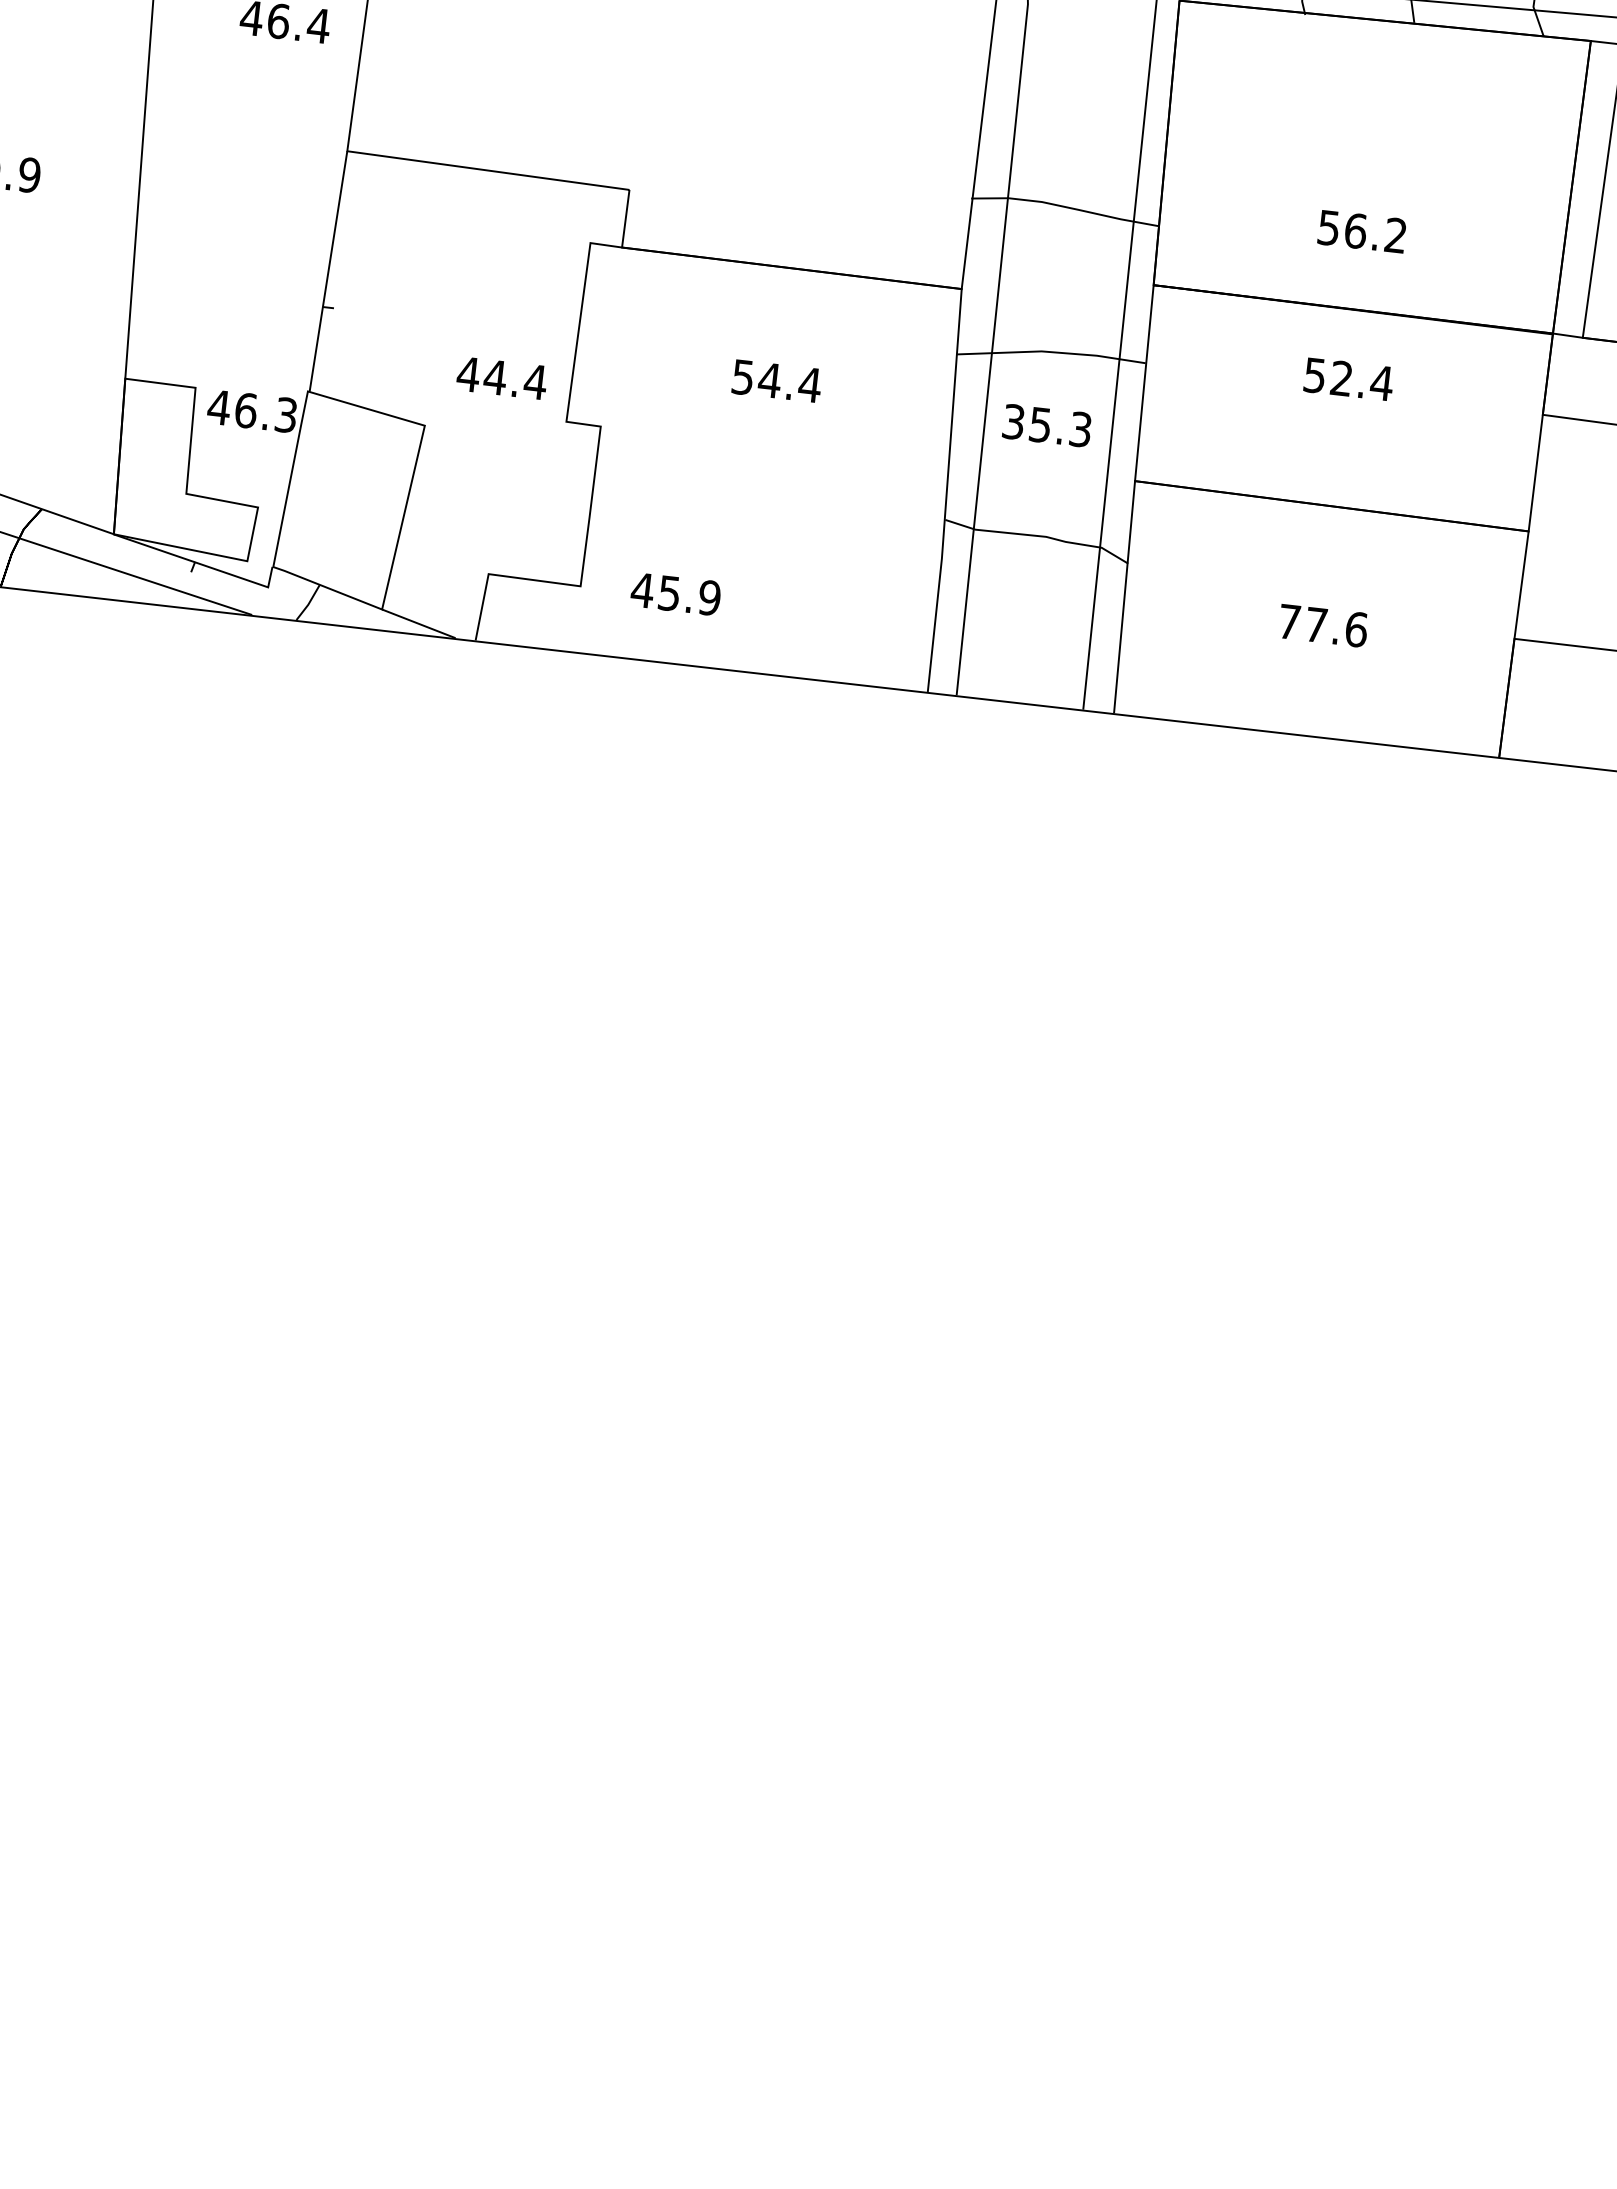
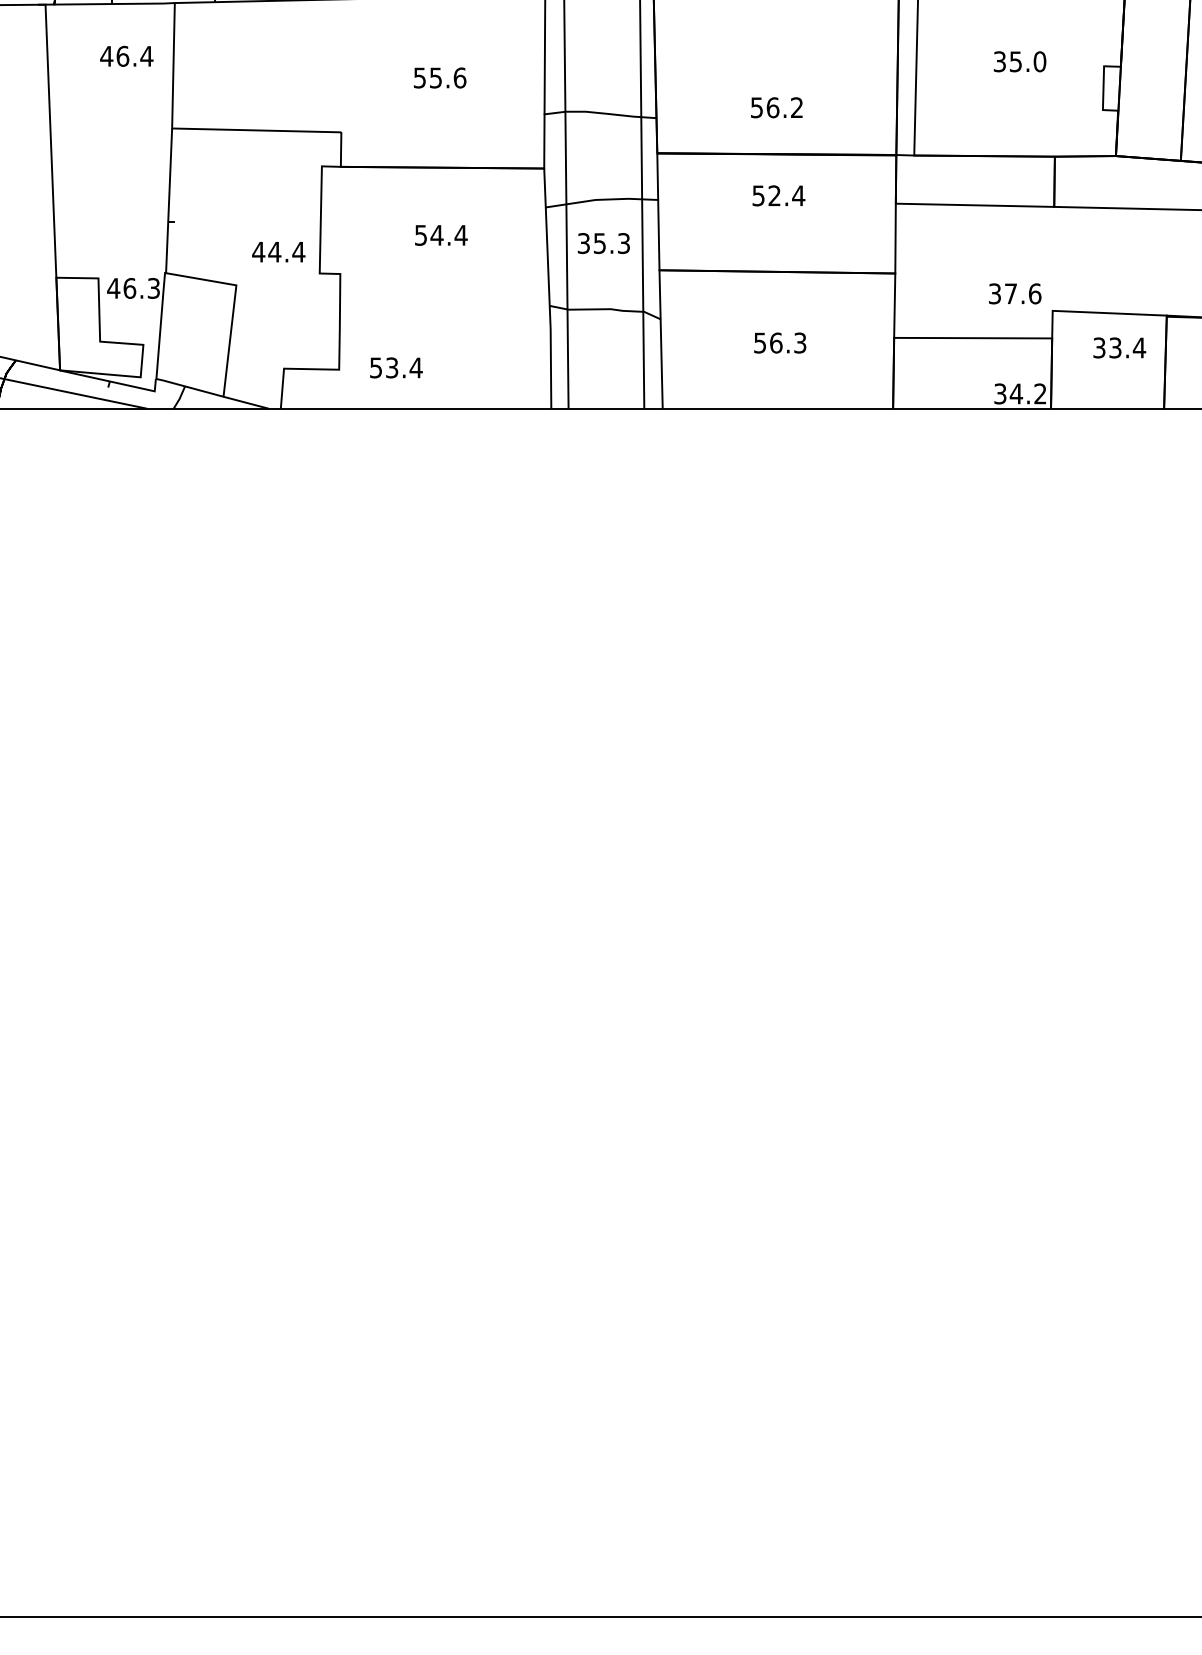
part: (805, 117) -> (440, 77), added
text: (675, 593) -> (395, 367), 45.9 -> 53.4
text: (1323, 624) -> (780, 342), 77.6 -> 56.3

